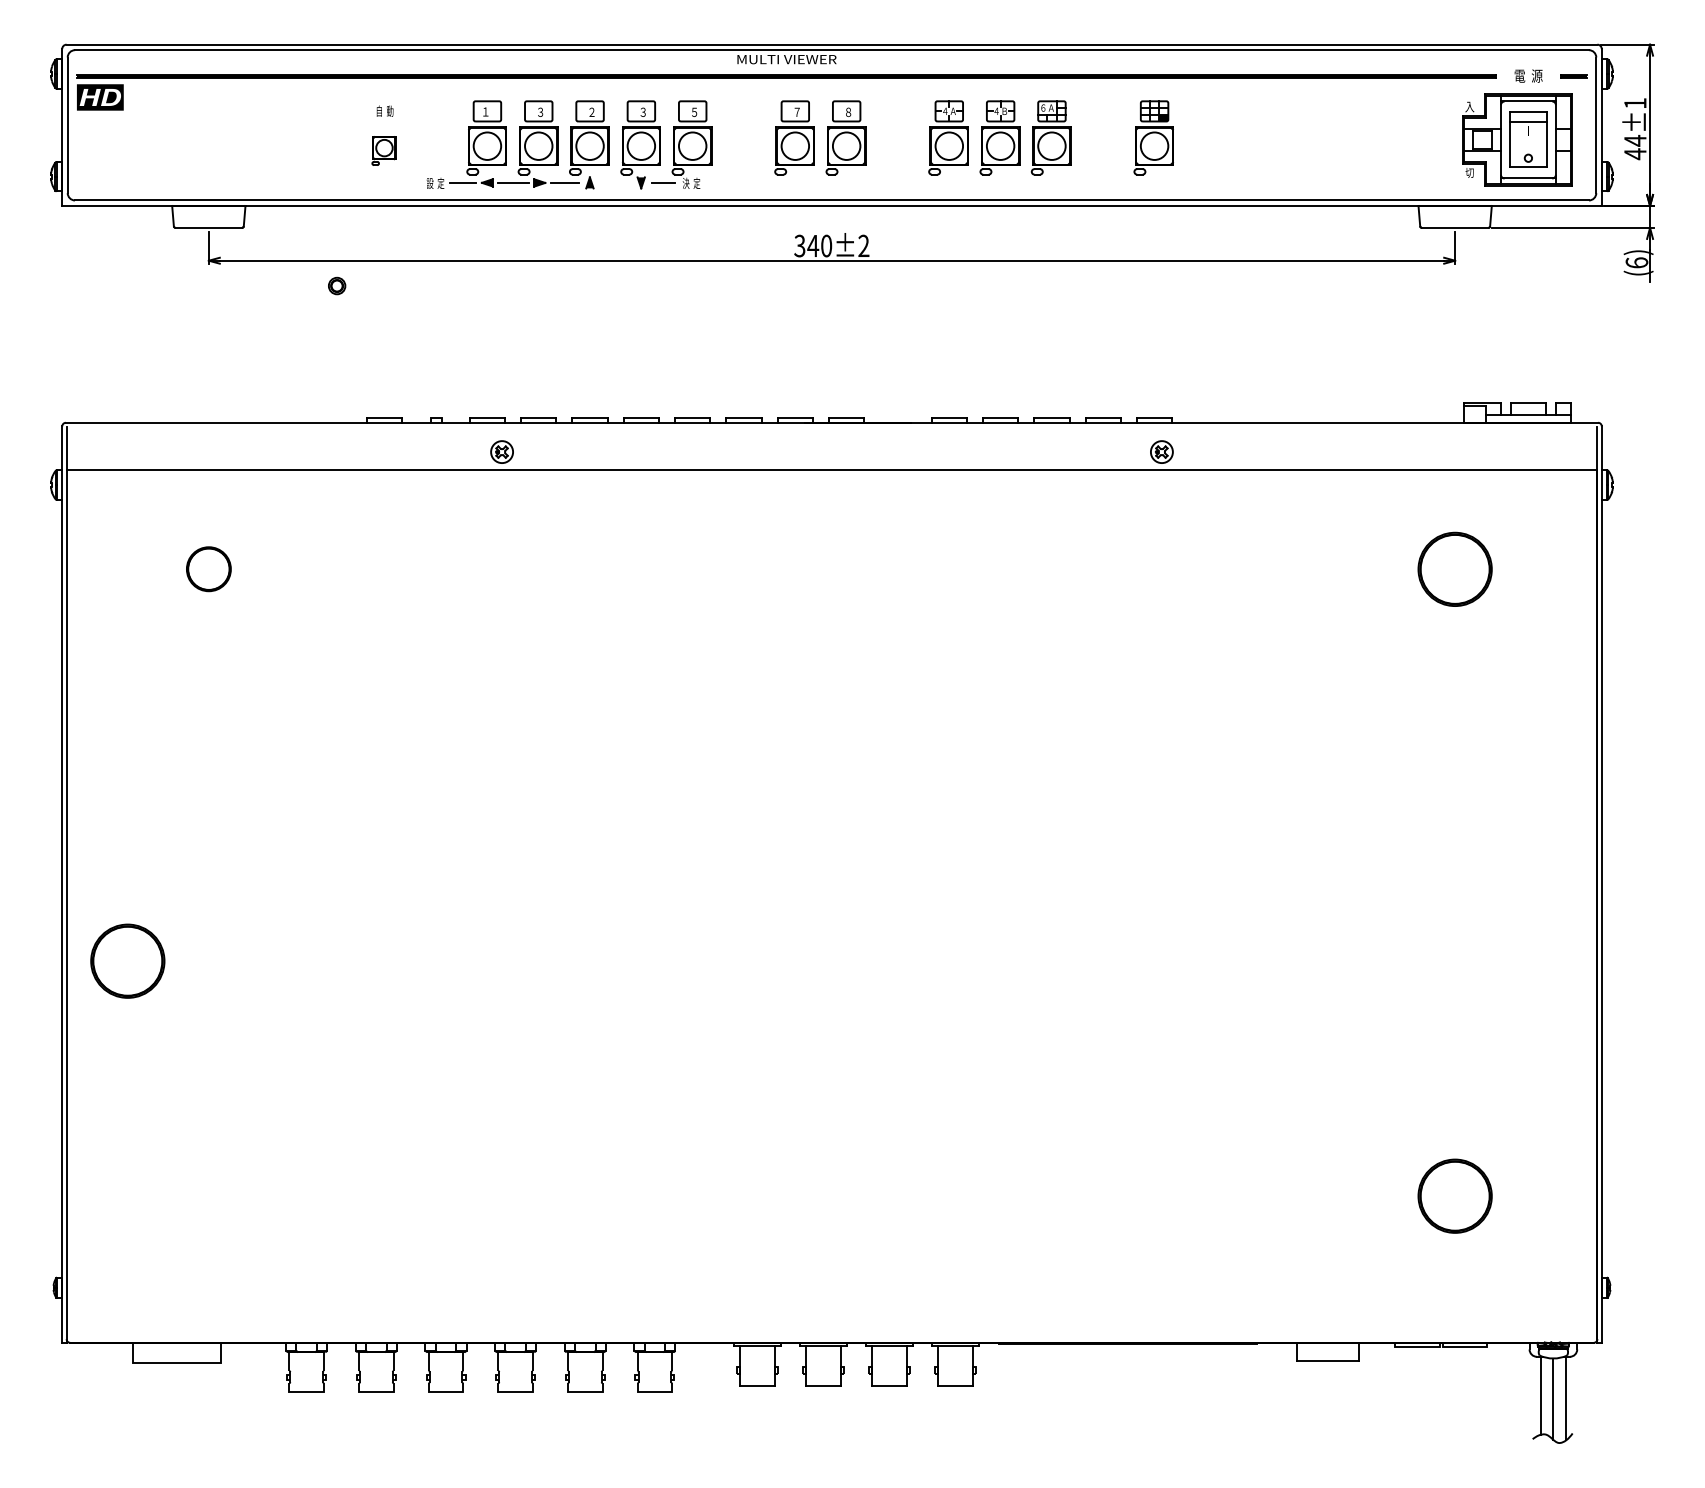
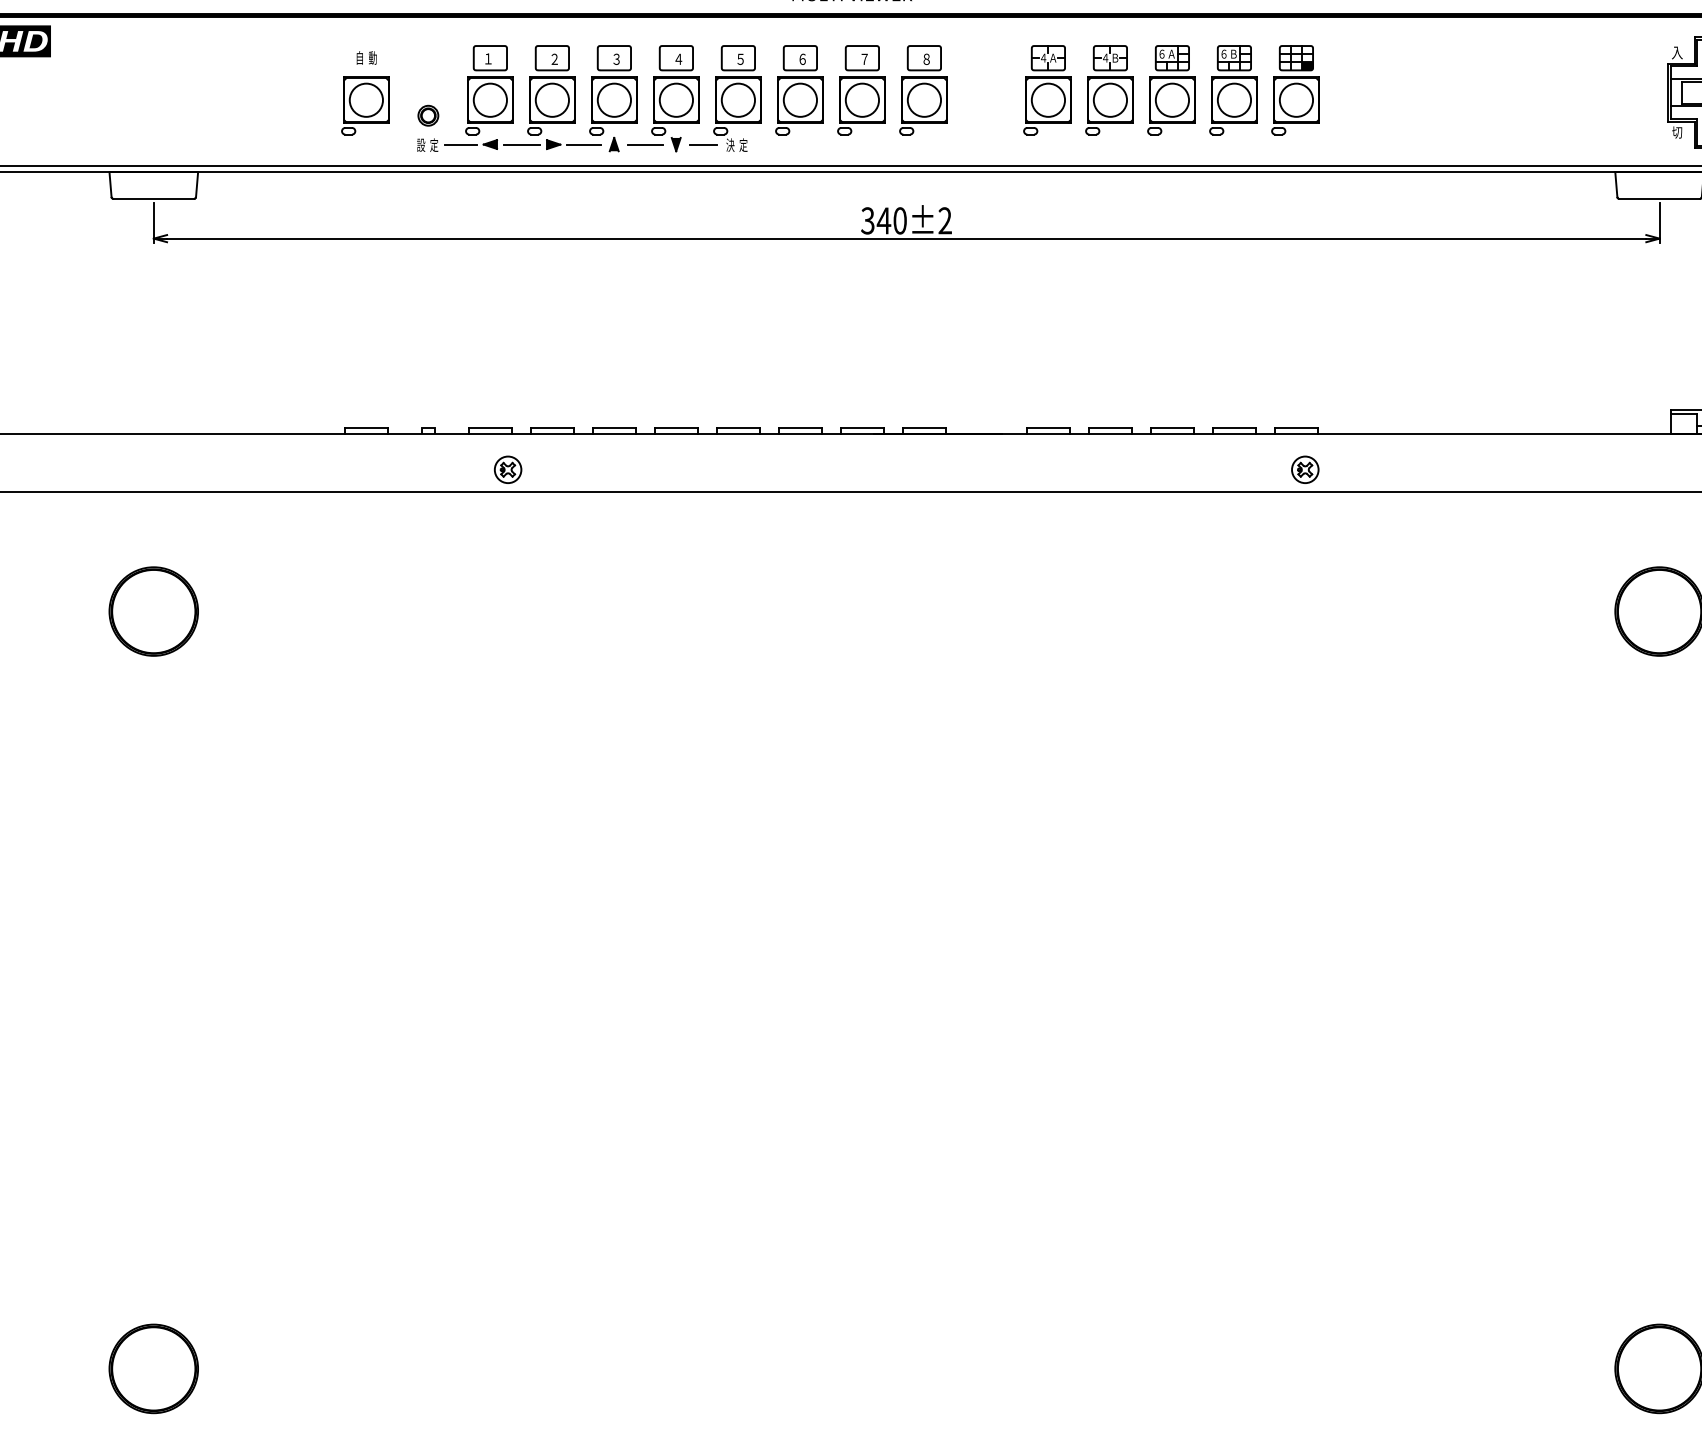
text: (643, 111) -> (678, 58), ３ -> ４
text: (540, 112) -> (554, 59), ３ -> ２
text: (591, 112) -> (616, 59), ２ -> ３
part: (743, 137) -> (799, 89), added
part: (1102, 137) -> (1233, 89), added
part: (383, 150) -> (364, 105), size x1.67
line: (615, 182) -> (645, 144), added
part: (337, 285) -> (428, 115), moved
part: (208, 568) -> (153, 610), size x1.67
part: (127, 960) -> (153, 1368), moved

